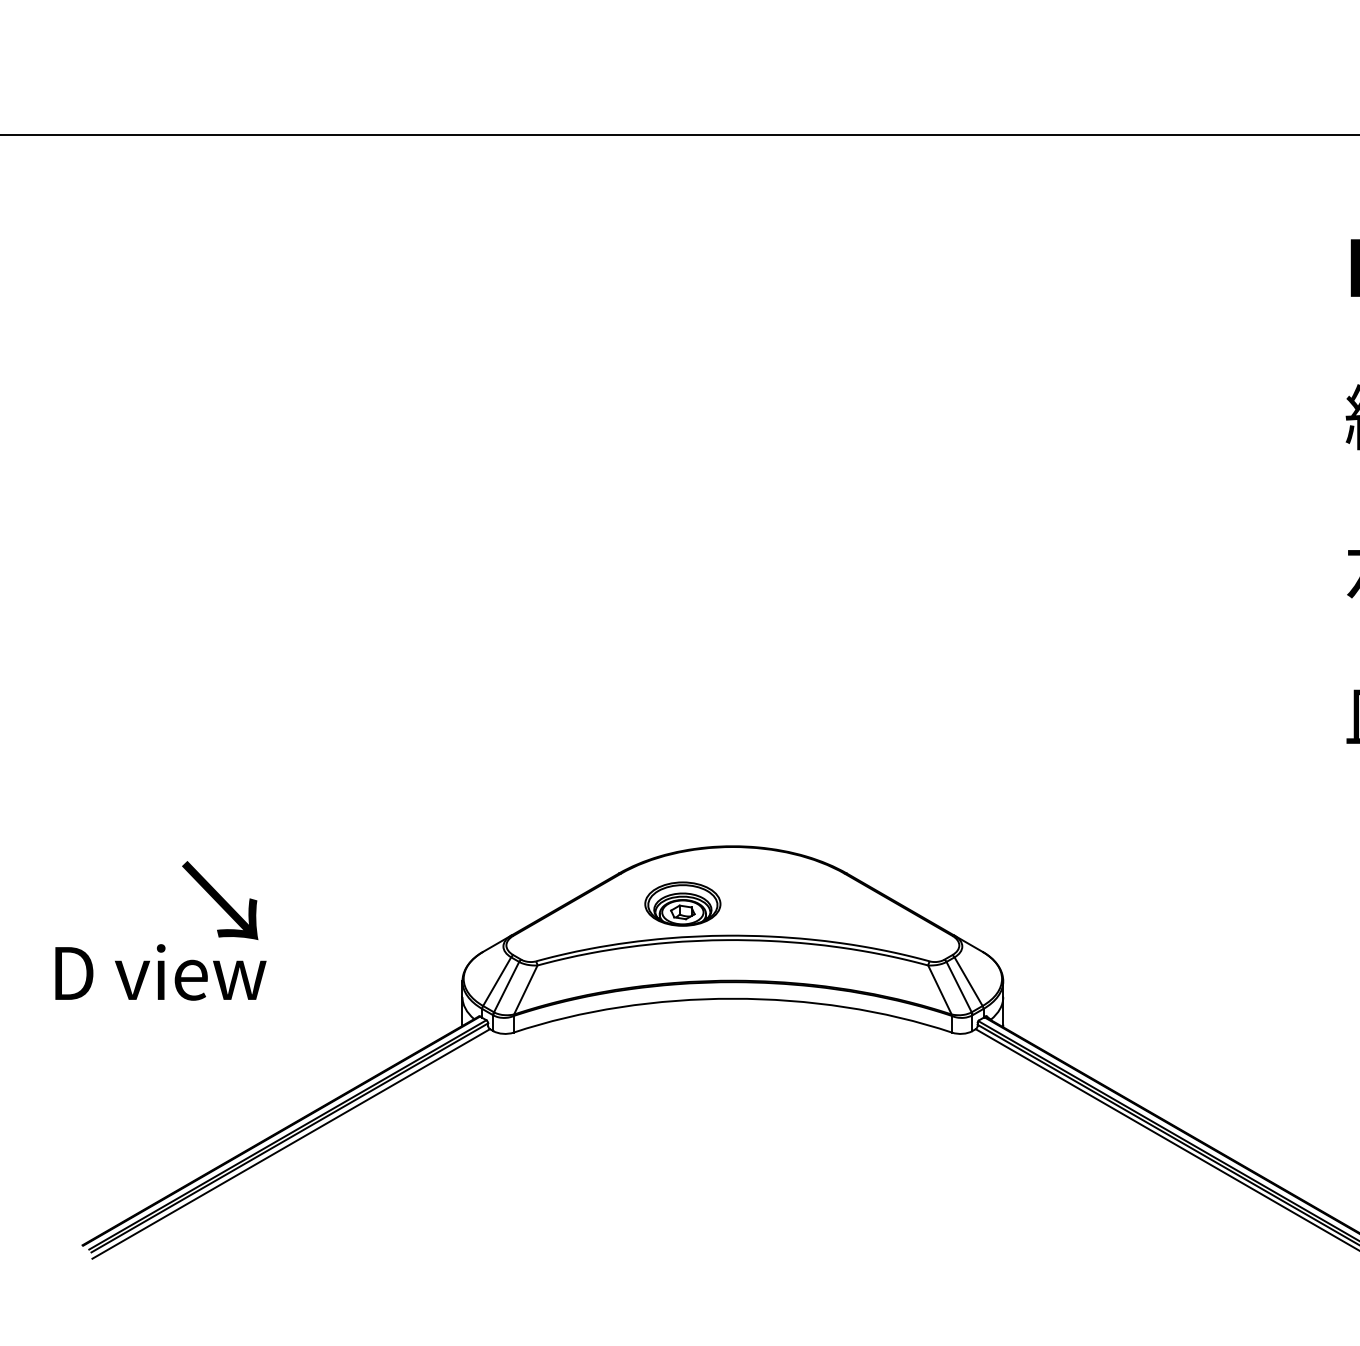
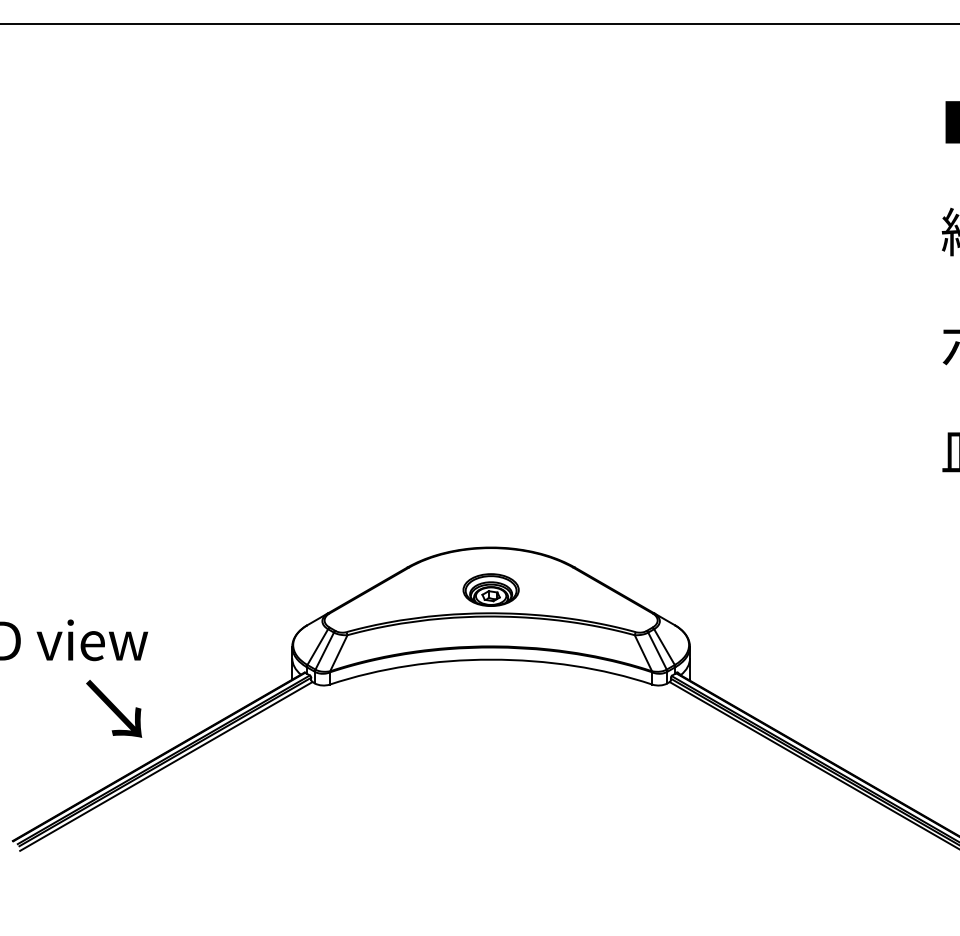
text: (220, 900) -> (114, 708), moved
part: (682, 903) -> (490, 589), moved

